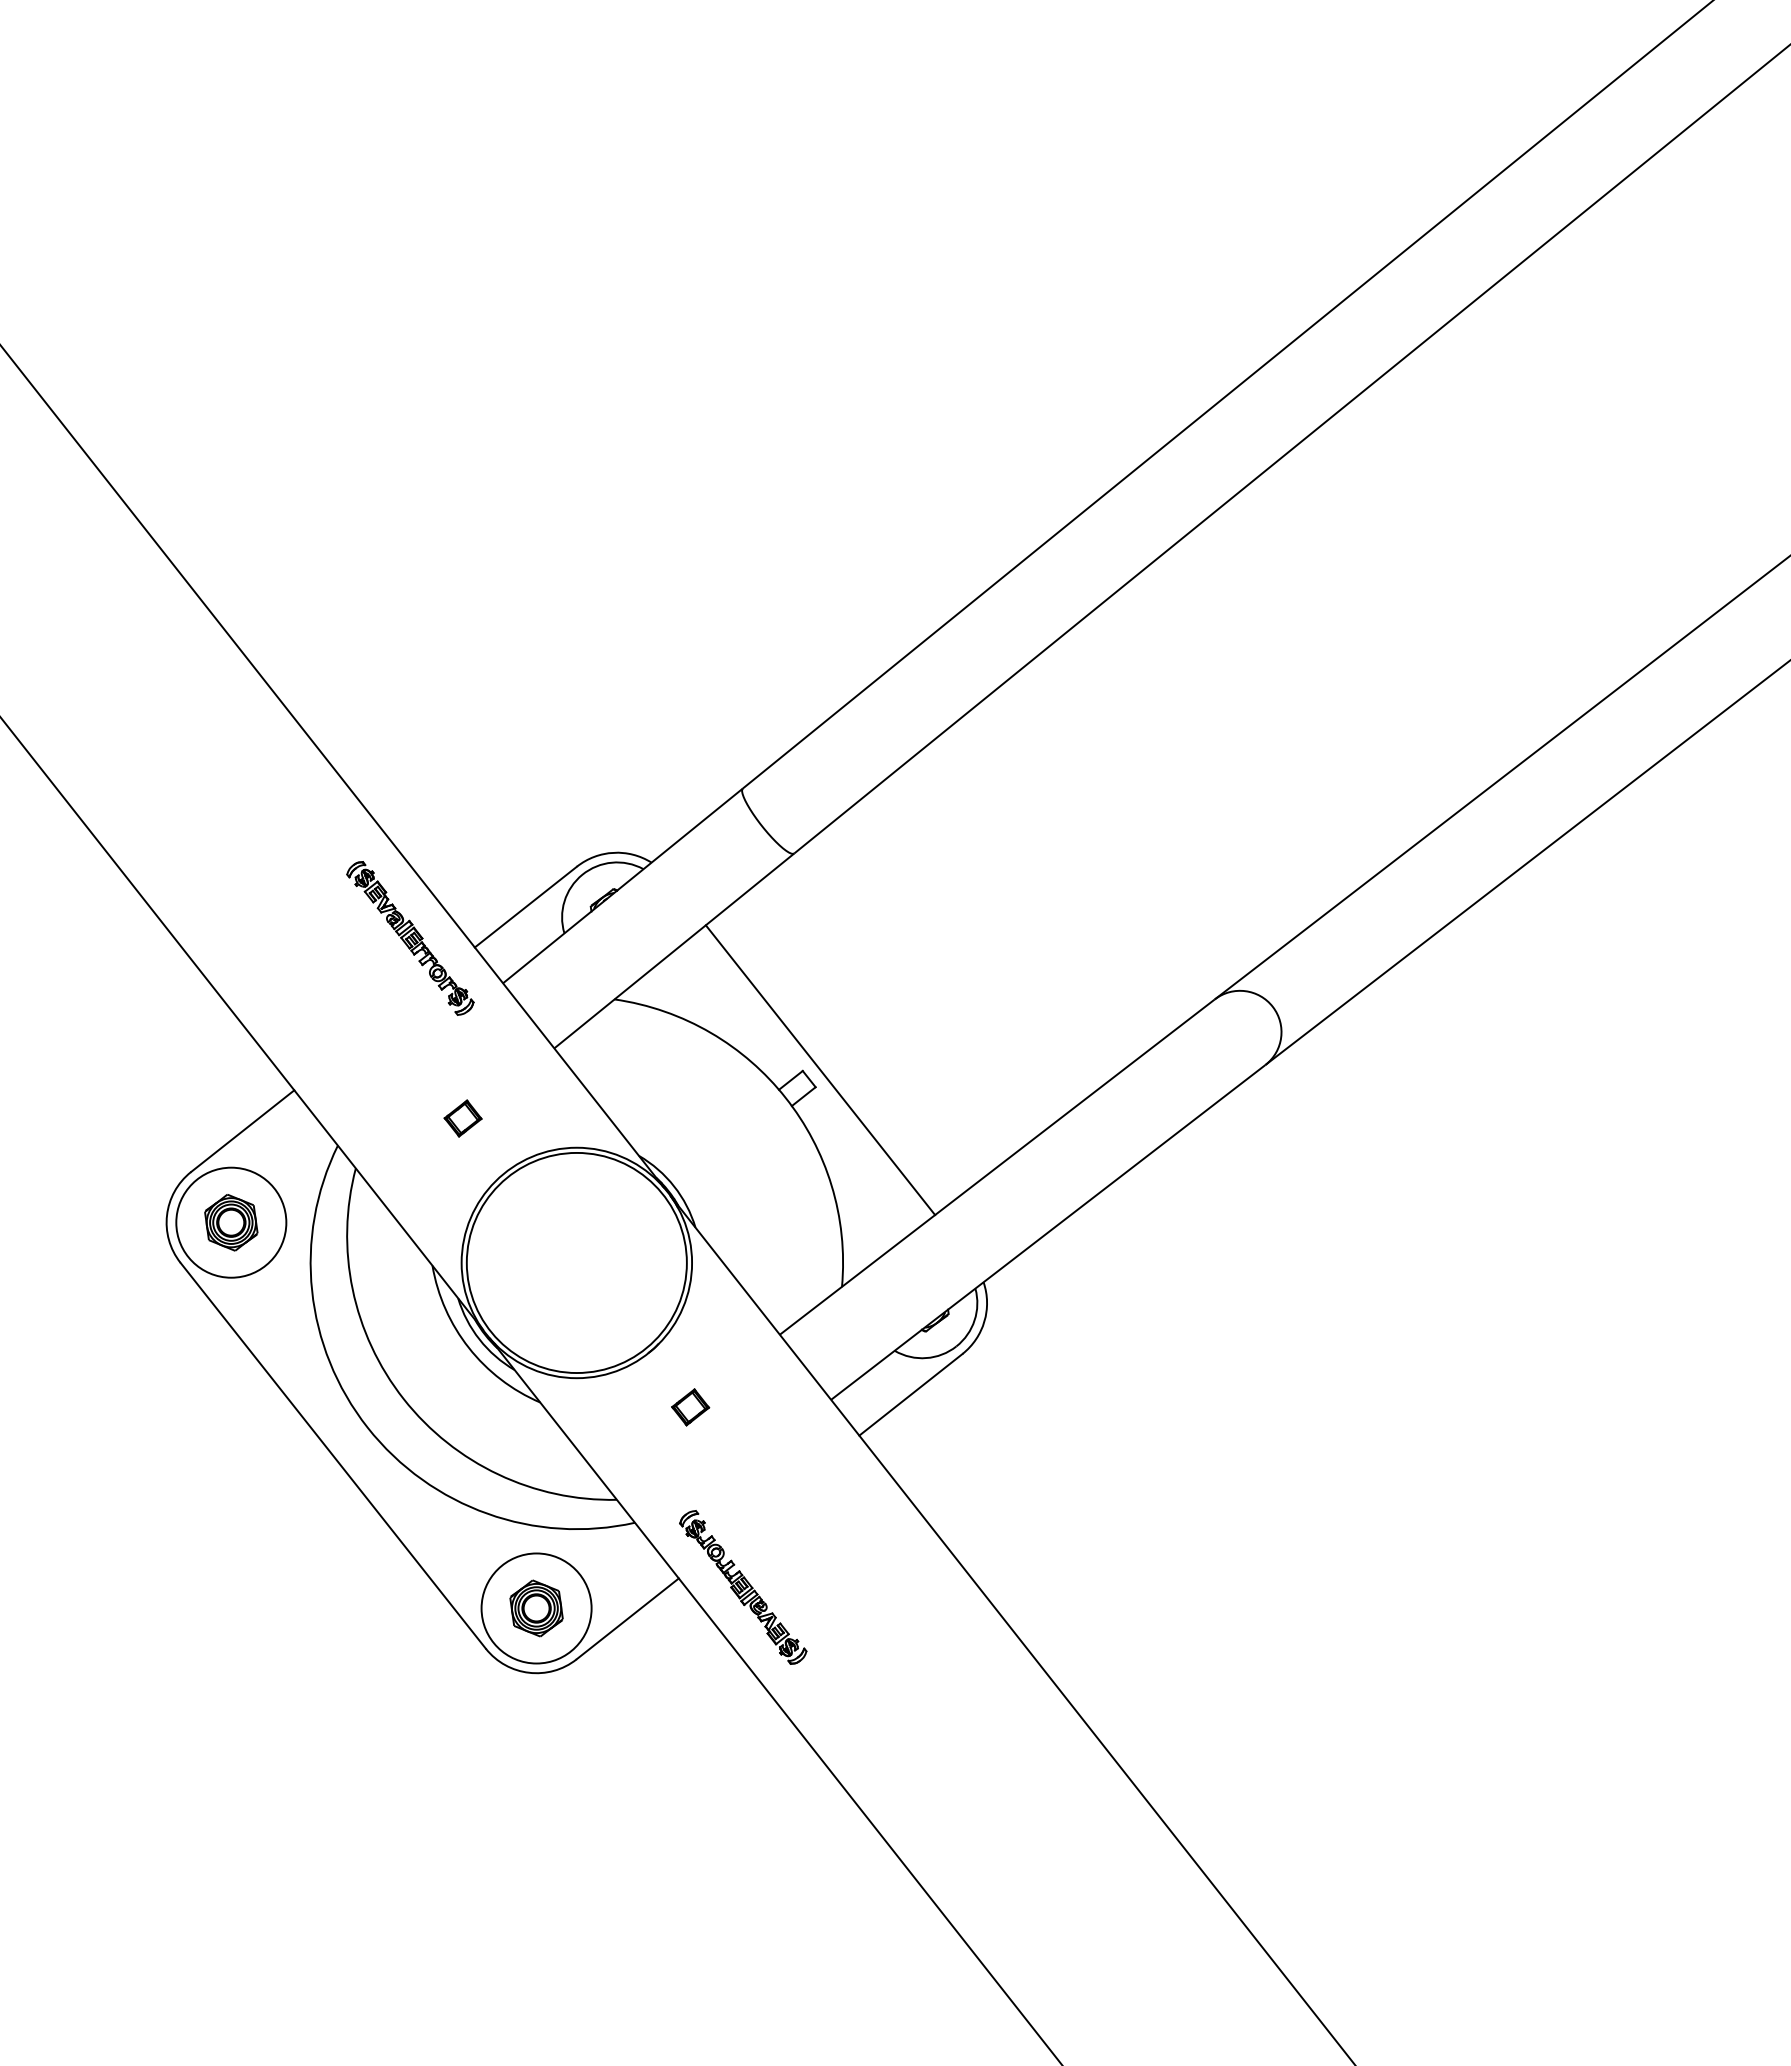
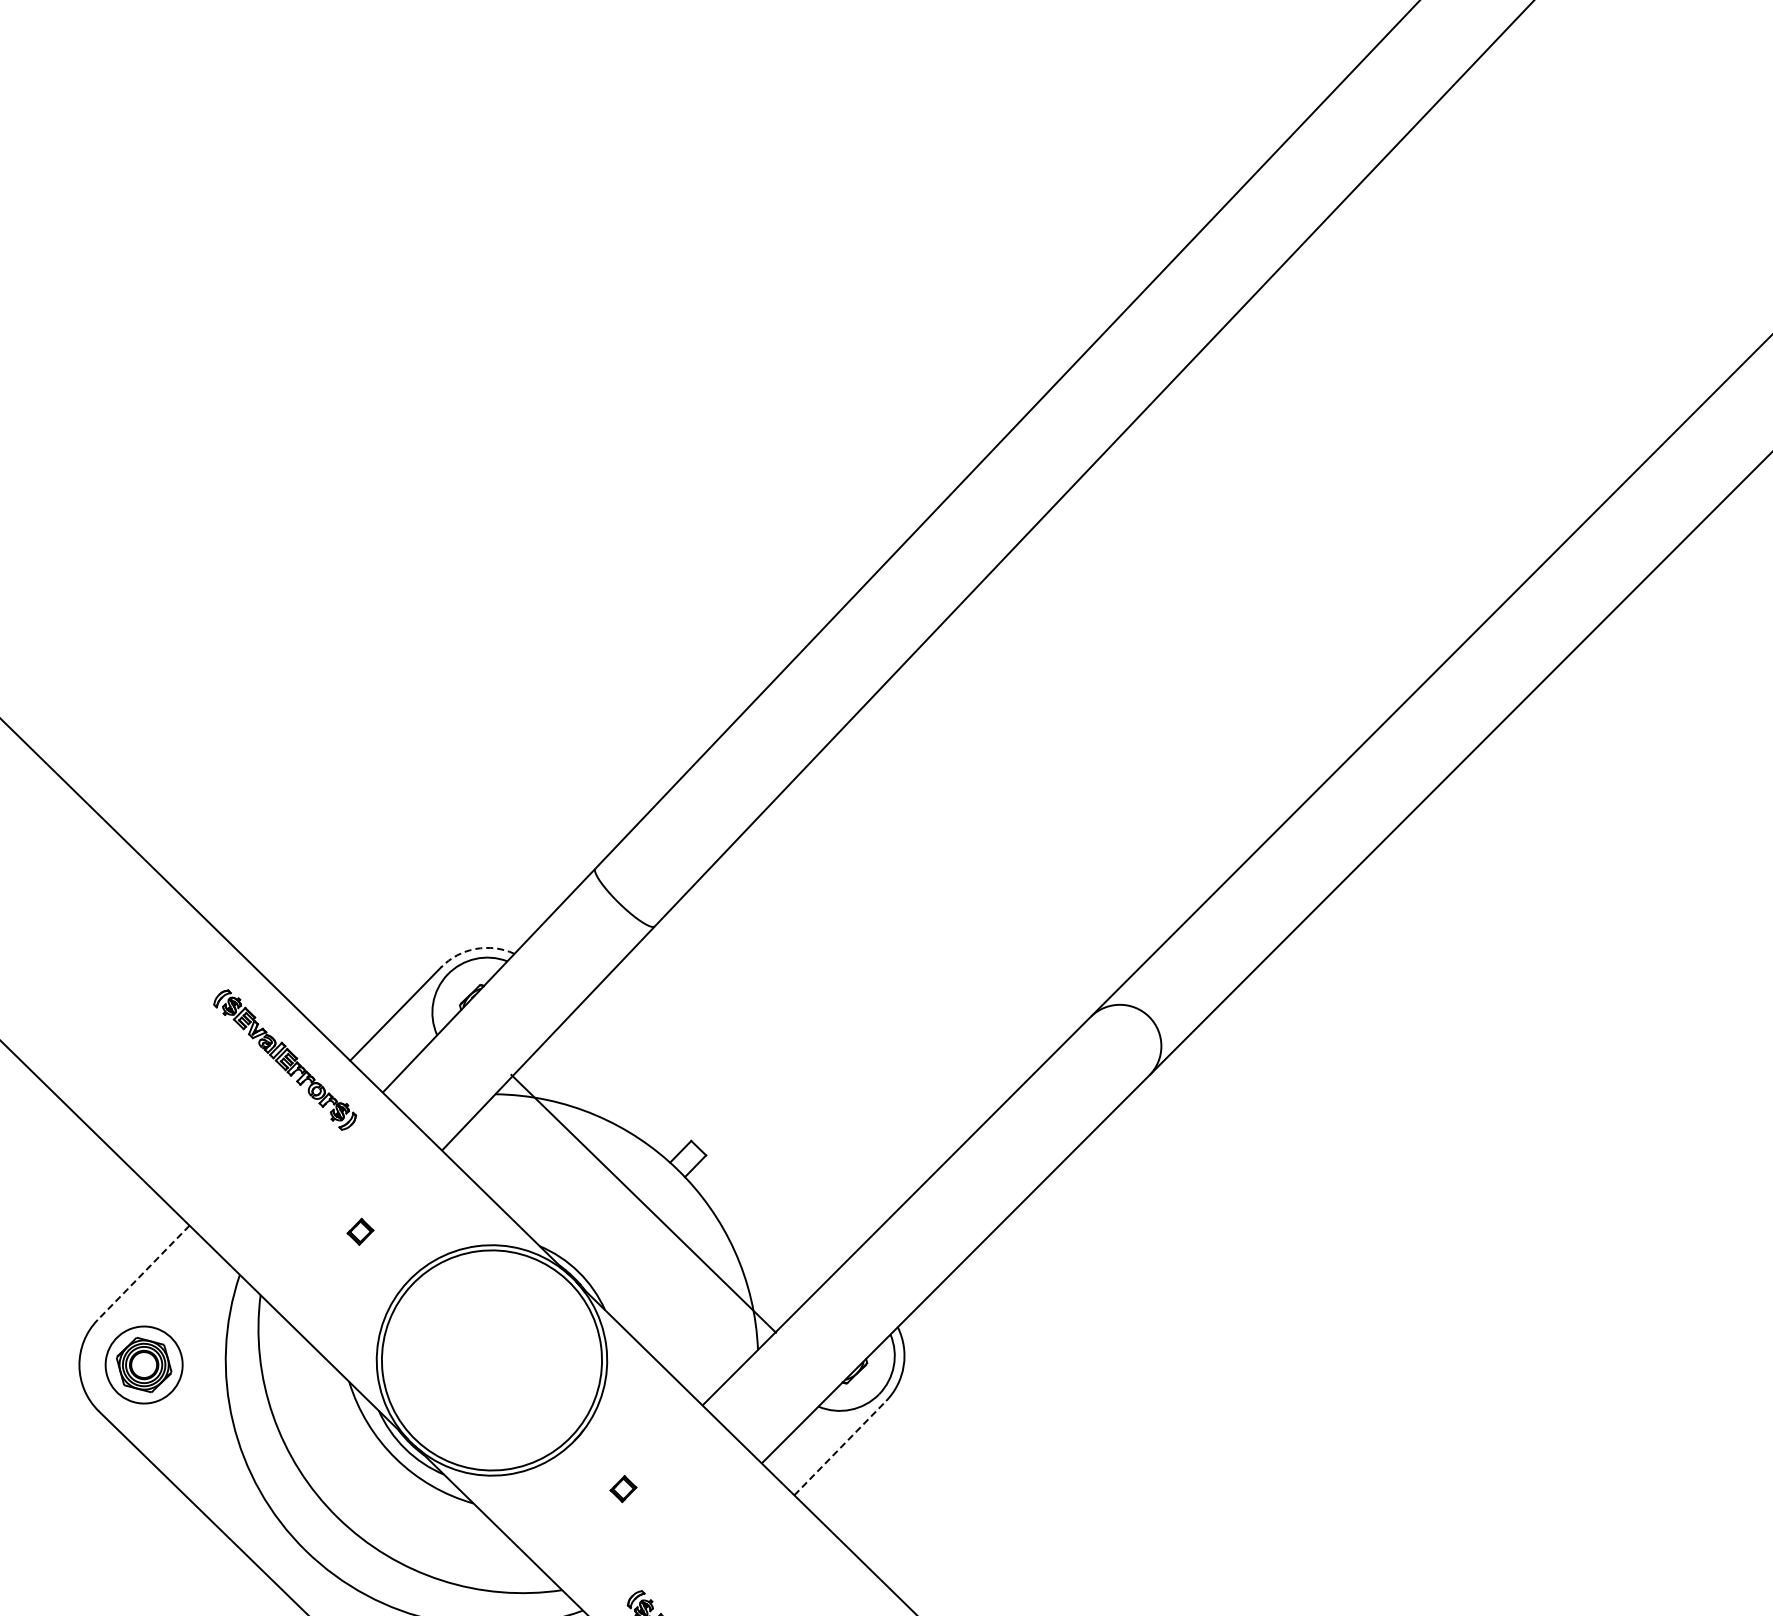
arc: (613, 852) -> (475, 948), solid -> dashed
line: (820, 1070) -> (643, 1204), moved
part: (462, 1118) -> (359, 1231), size x0.7
line: (242, 1131) -> (143, 1273), solid -> dashed
circle: (231, 1222) -> (144, 1364), size x0.7
line: (910, 1394) -> (839, 1447), solid -> dashed
part: (690, 1407) -> (623, 1489), size x0.7

